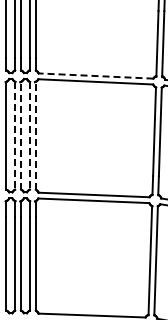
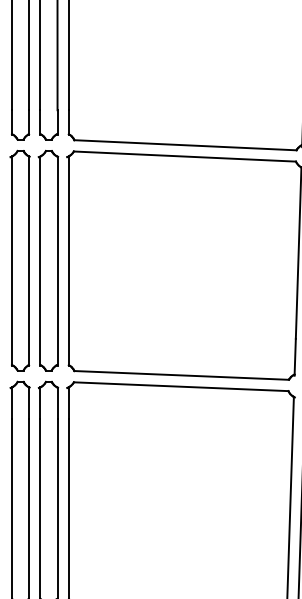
line: (95, 76) -> (184, 146), dashed -> solid
line: (21, 135) -> (41, 260), dashed -> solid
line: (35, 135) -> (68, 260), dashed -> solid
line: (15, 136) -> (29, 262), dashed -> solid
line: (29, 136) -> (56, 262), dashed -> solid

